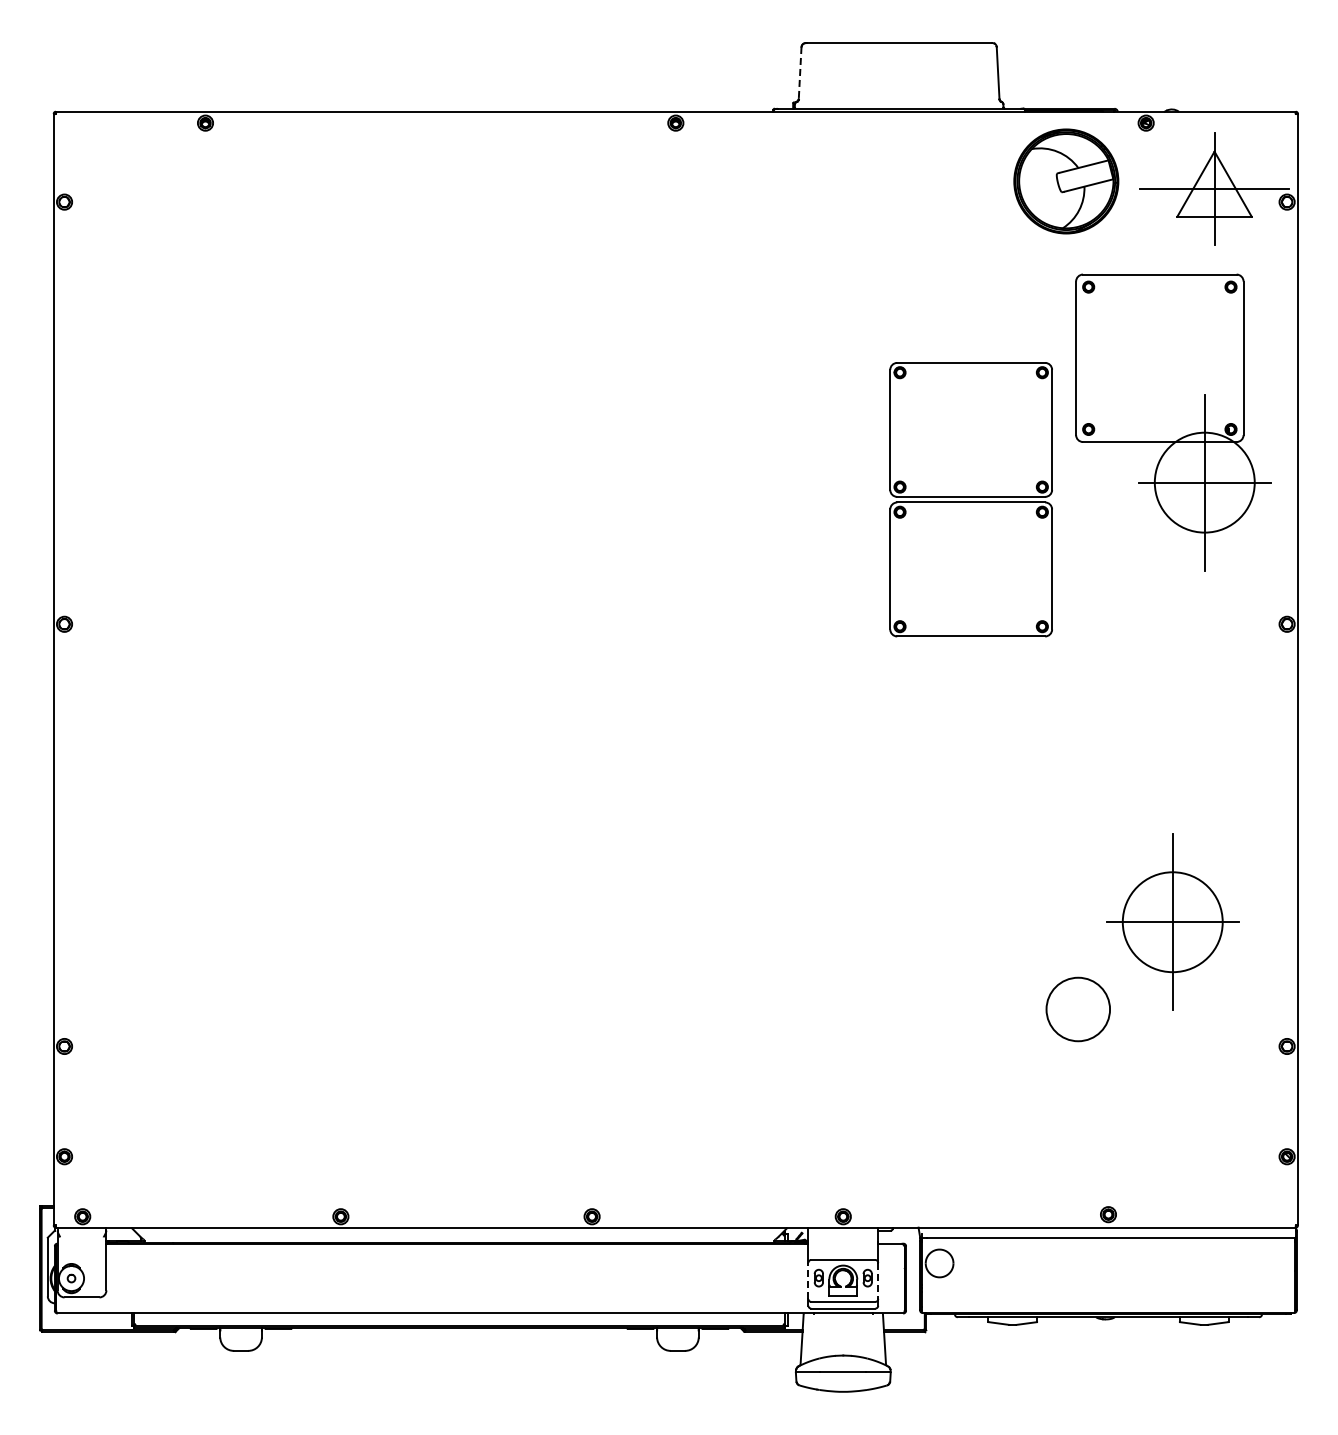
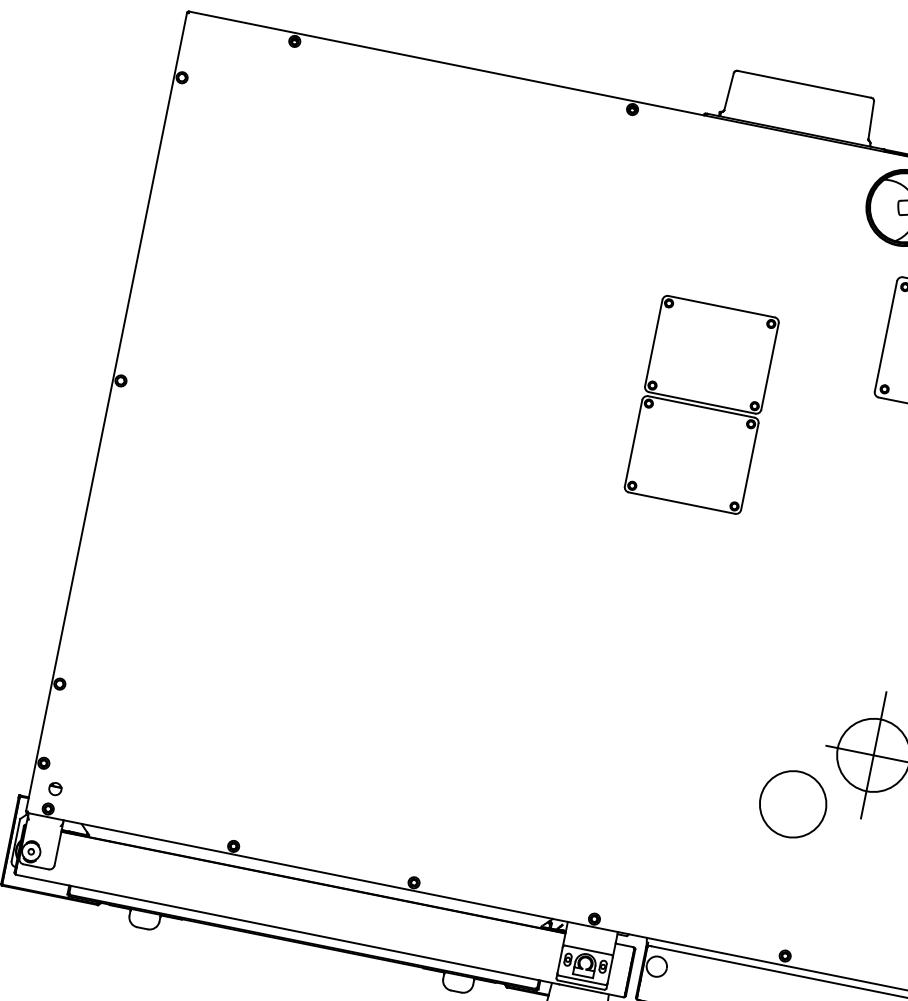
line: (800, 73) -> (729, 91), dashed -> solid
part: (970, 499) -> (701, 404), moved
circle: (1078, 1009) -> (793, 804), size x1.43
part: (86, 1187) -> (55, 788), added
line: (808, 1280) -> (560, 959), dashed -> solid
line: (878, 1281) -> (610, 970), dashed -> solid

